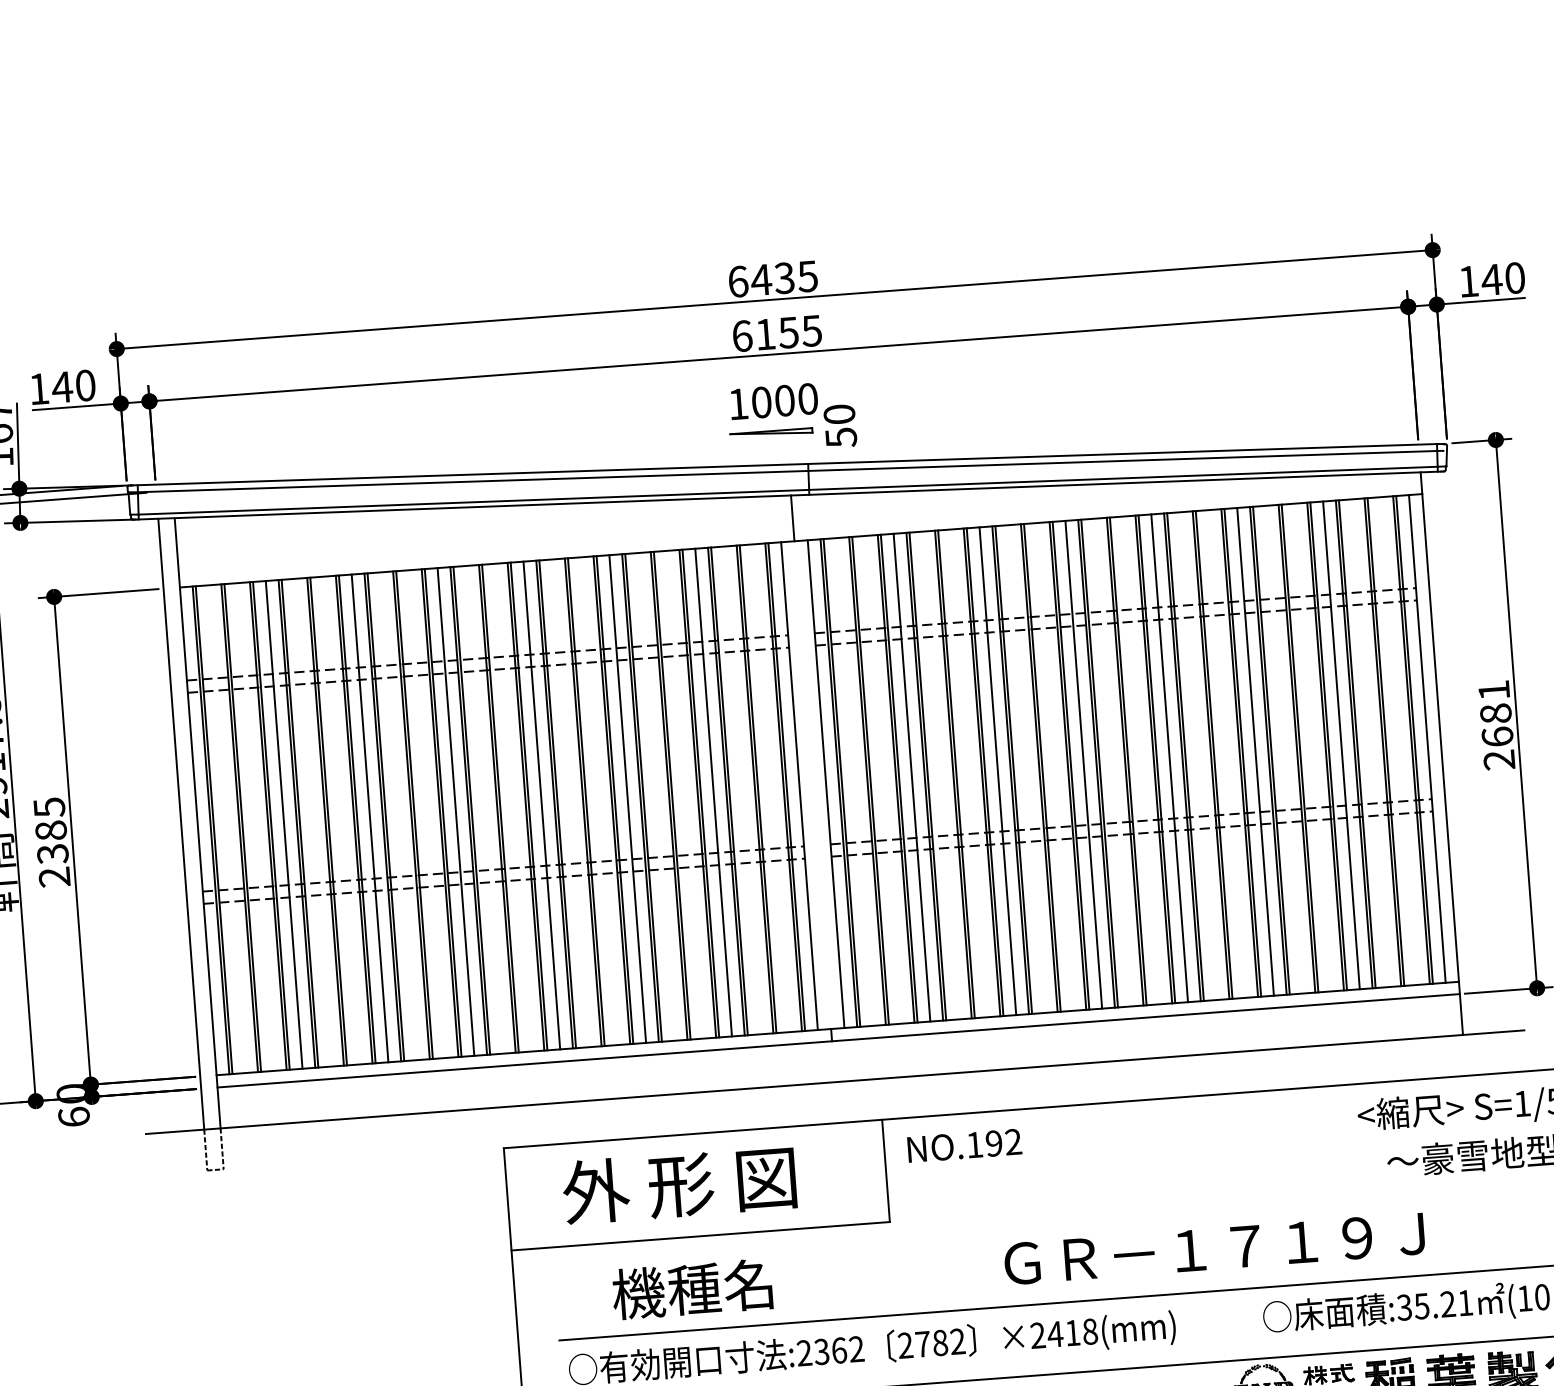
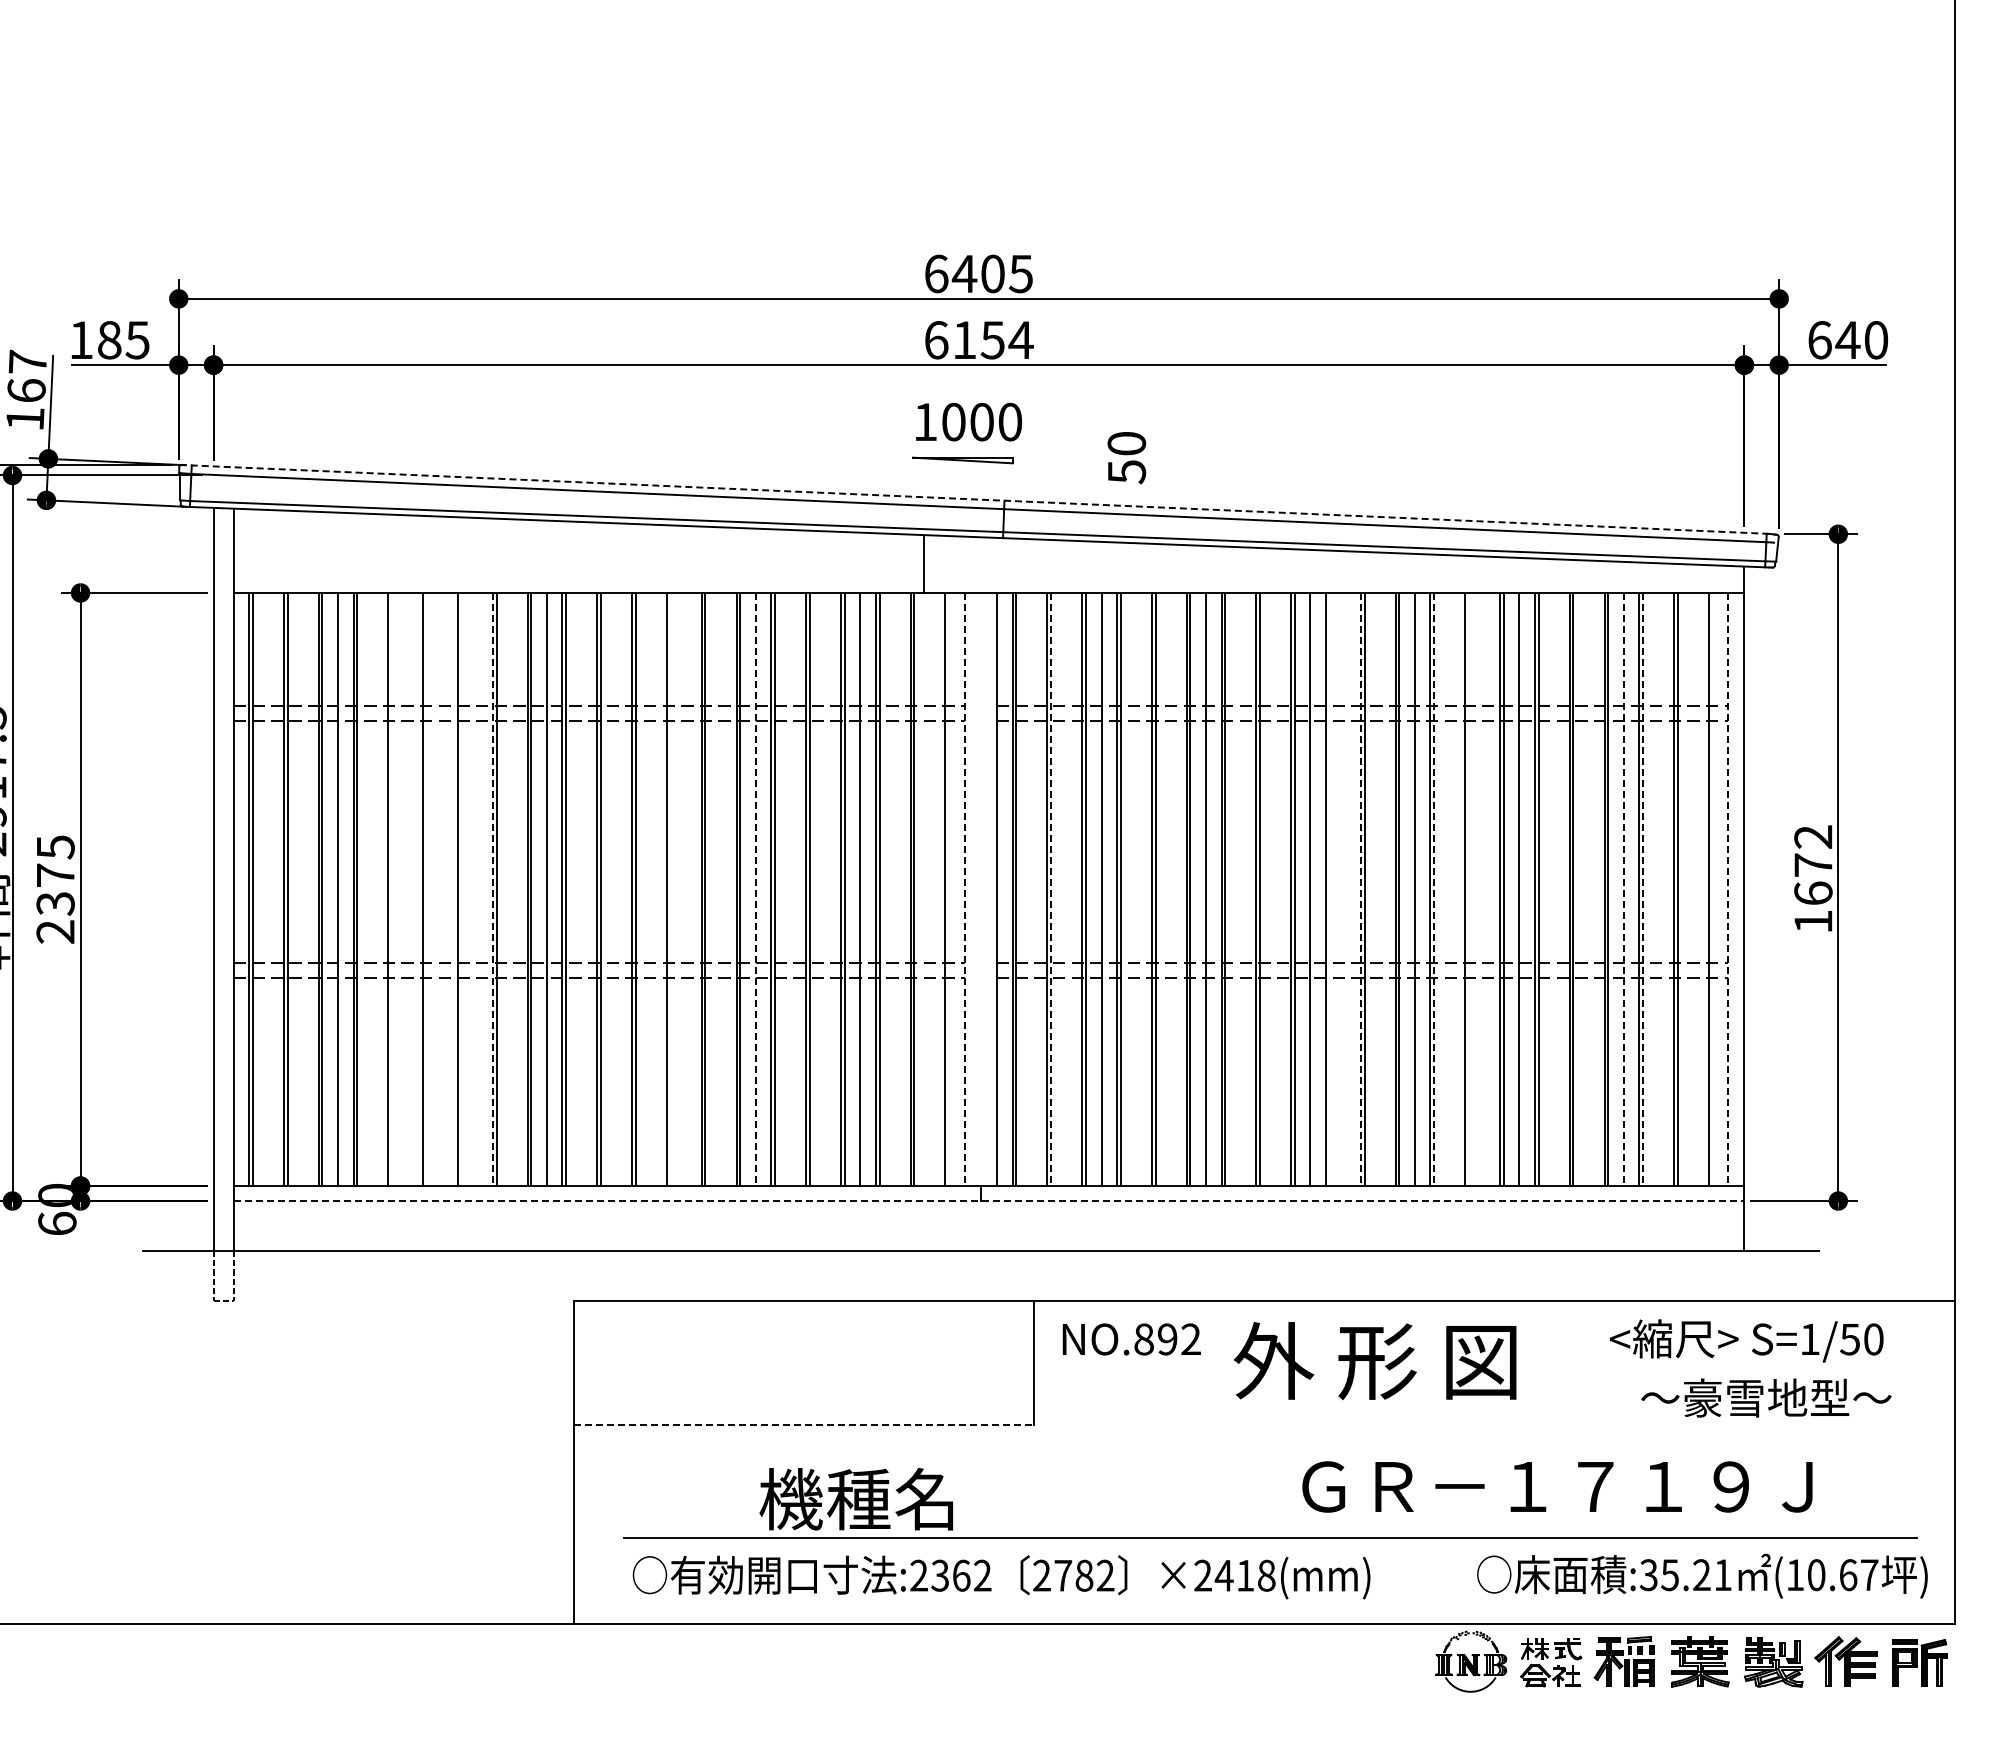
text: (784, 277) -> (992, 273), 6435 -> 6405
text: (1468, 281) -> (1819, 340), 140 -> 640
text: (811, 331) -> (1020, 340), 6155 -> 6154
text: (73, 386) -> (122, 340), 140 -> 185
text: (840, 426) -> (1126, 458), moved
line: (785, 464) -> (976, 499), solid -> dashed
line: (792, 517) -> (923, 564), moved
text: (1496, 725) -> (1813, 879), 2681 -> 1672
line: (1427, 738) -> (1728, 889), solid -> dashed
line: (1414, 739) -> (1712, 889), removed
line: (1357, 744) -> (1643, 889), solid -> dashed
line: (1341, 745) -> (1623, 889), solid -> dashed
line: (1213, 754) -> (1468, 889), removed
line: (1185, 757) -> (1434, 889), solid -> dashed
line: (1124, 761) -> (1360, 889), solid -> dashed
line: (1099, 763) -> (1329, 889), removed
line: (870, 780) -> (1051, 889), solid -> dashed
line: (799, 786) -> (964, 889), solid -> dashed
line: (787, 787) -> (949, 889), removed
line: (627, 799) -> (755, 889), solid -> dashed
line: (557, 804) -> (670, 889), removed
line: (541, 805) -> (651, 889), removed
line: (411, 815) -> (492, 889), solid -> dashed
line: (385, 817) -> (461, 889), removed
line: (370, 818) -> (442, 889), removed
line: (356, 819) -> (426, 889), removed
line: (328, 821) -> (392, 889), removed
text: (51, 830) -> (55, 875), 2385 -> 2375
line: (839, 1041) -> (989, 1201), solid -> dashed
text: (974, 1145) -> (1143, 1339), NO.192 -> NO.892
text: (678, 1185) -> (1374, 1361), moved
line: (700, 1235) -> (804, 1424), solid -> dashed
text: (1214, 1248) -> (1557, 1486), moved
text: (692, 1289) -> (856, 1499), moved

